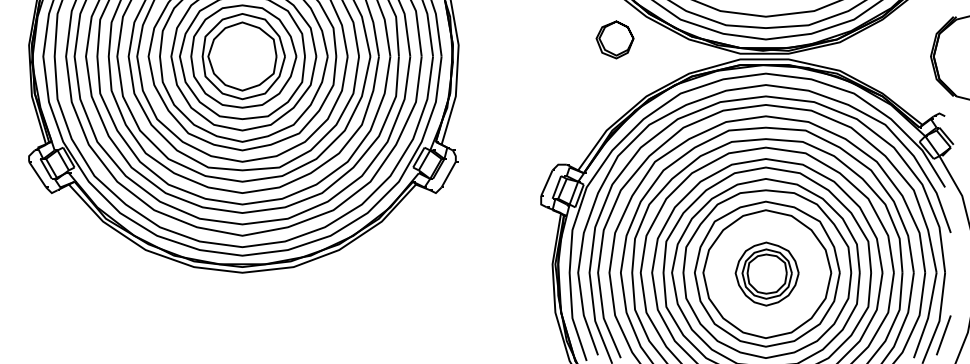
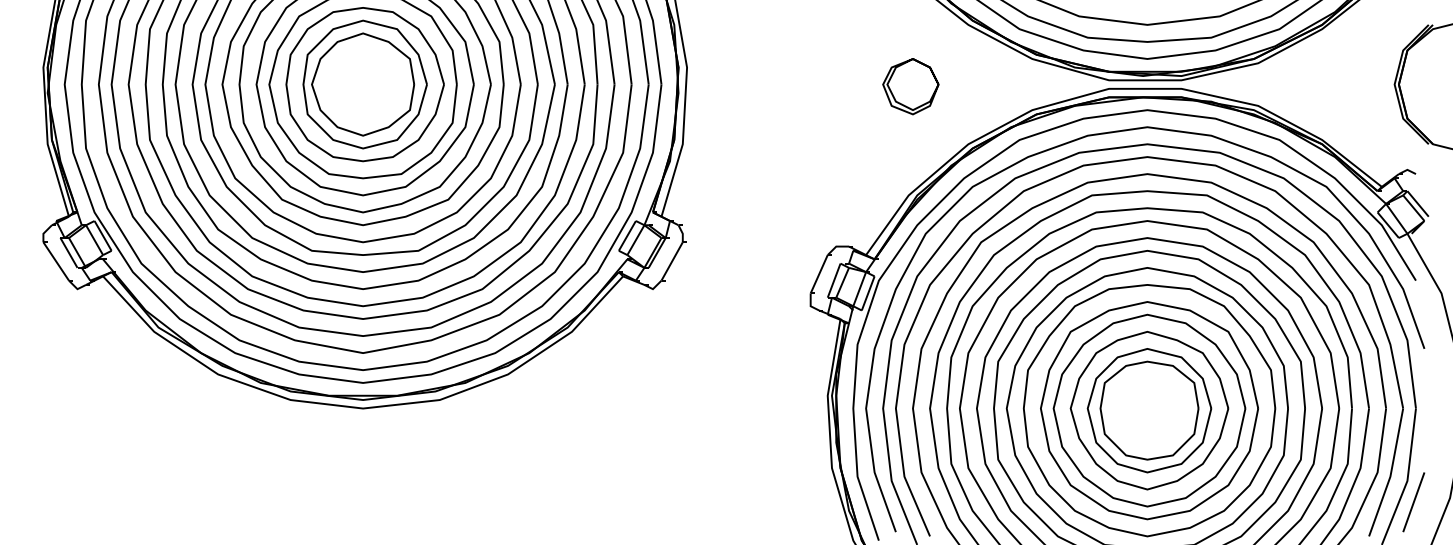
part: (614, 39) -> (910, 85), moved
part: (766, 273) -> (1148, 409), size x1.67

